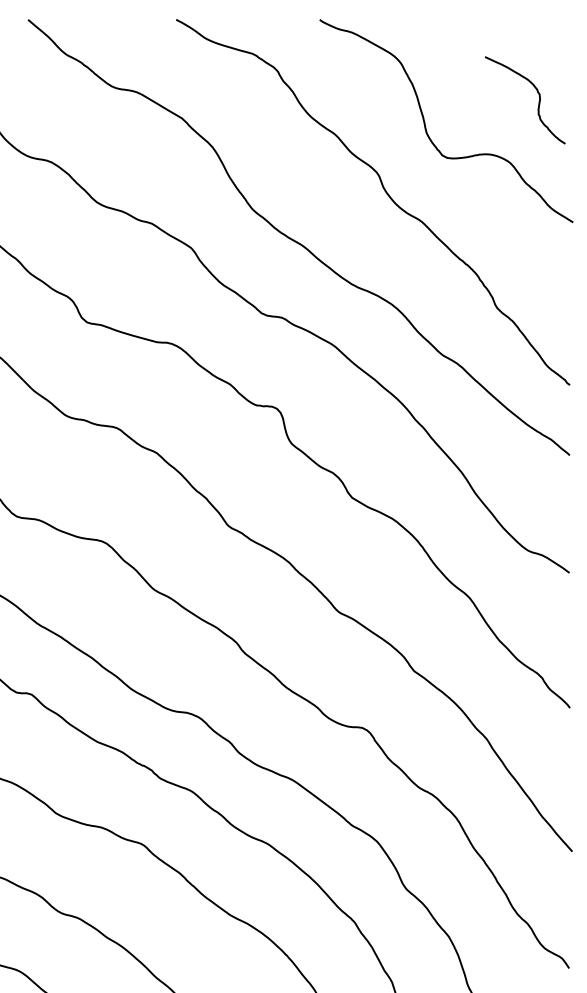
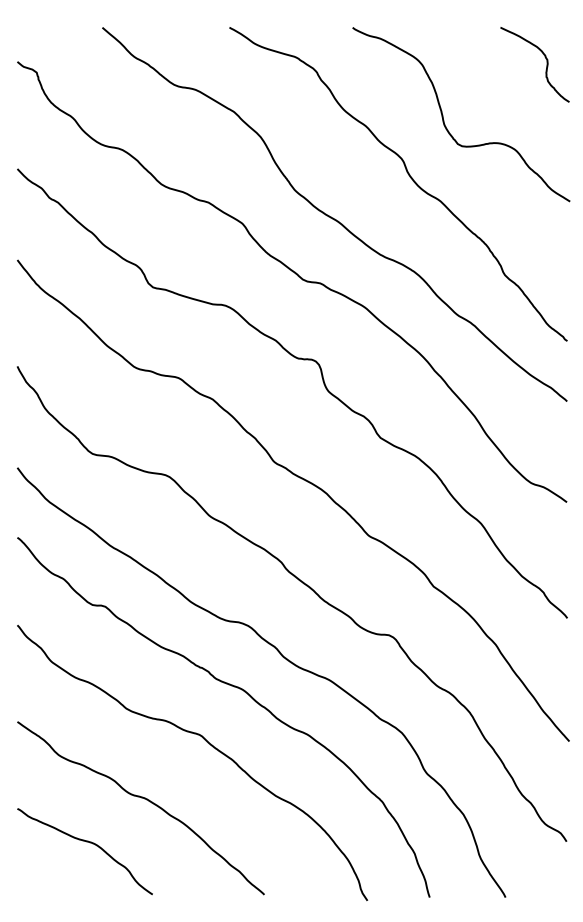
curve: (538, 99) -> (546, 64), moved

